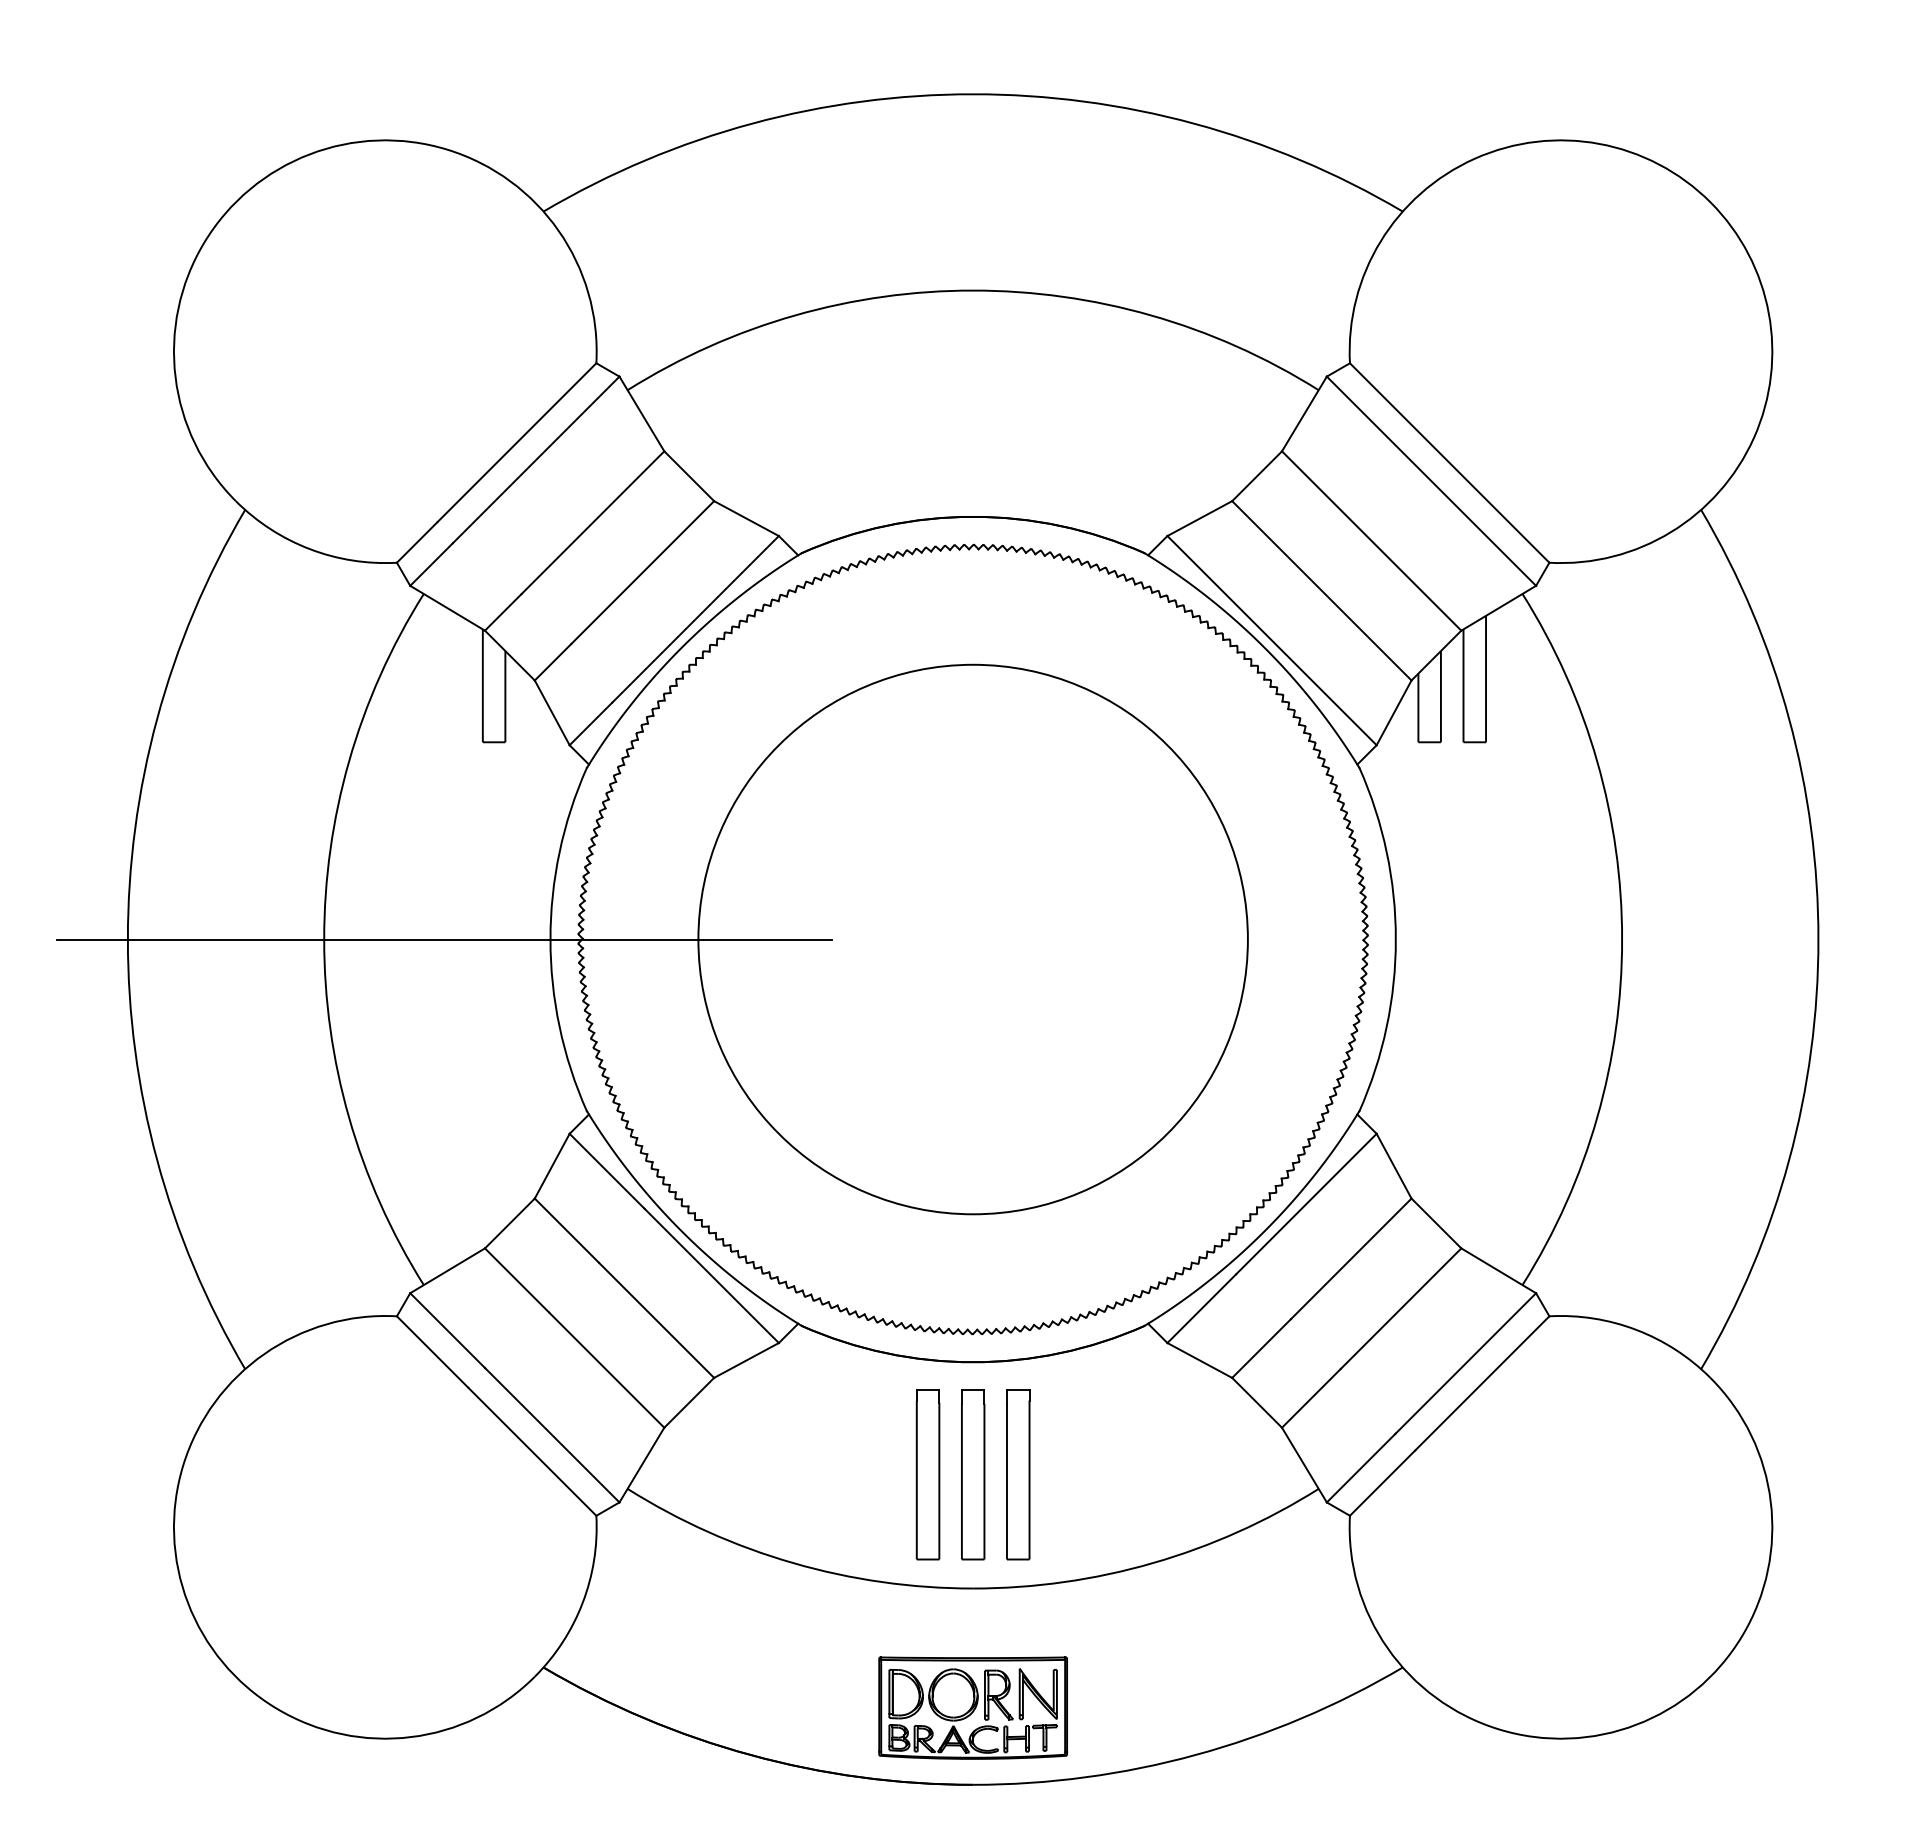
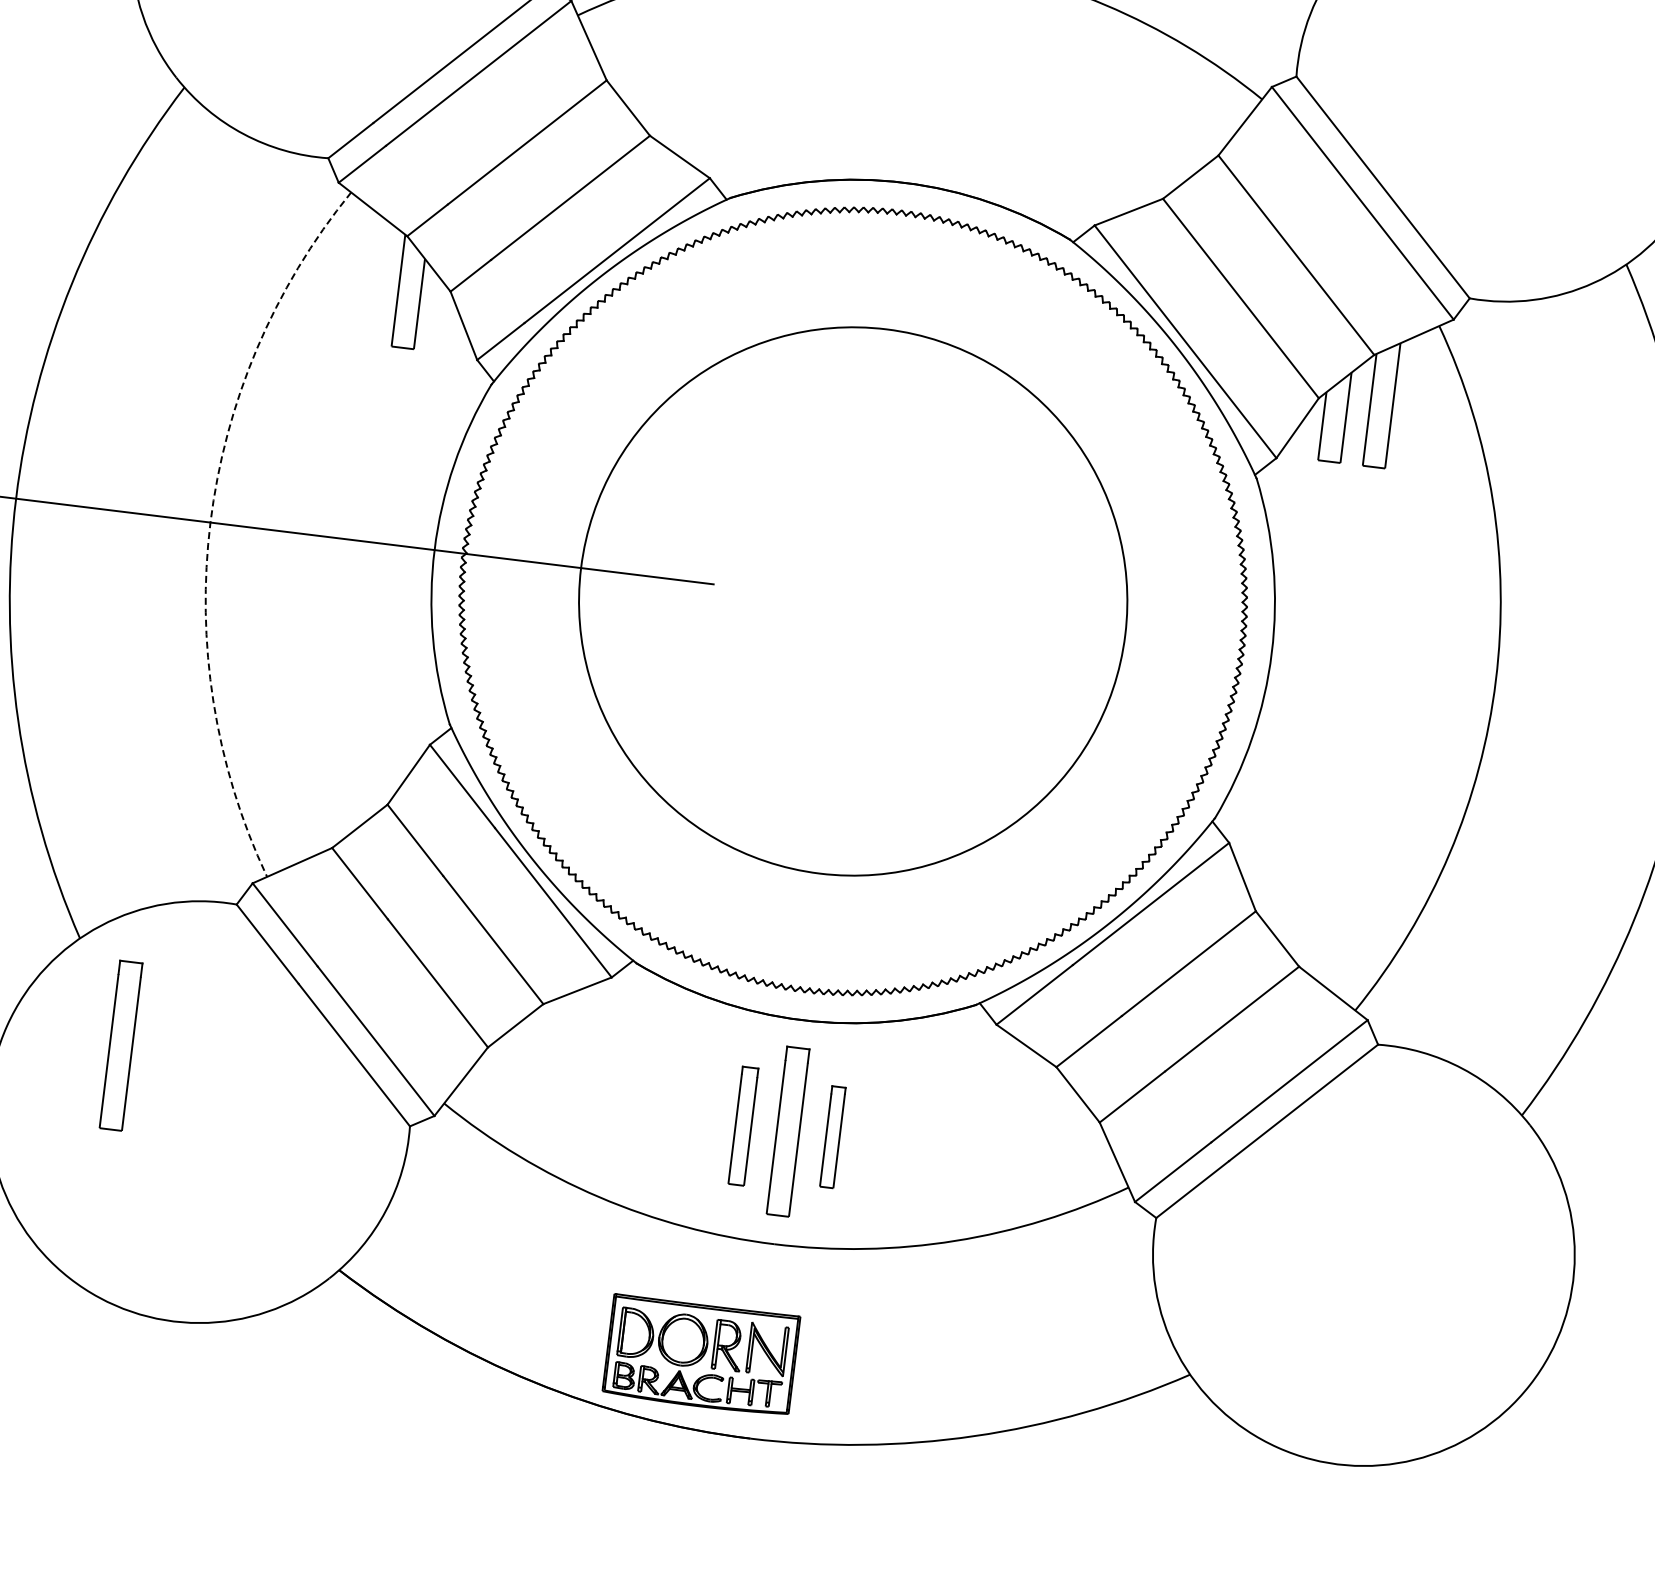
arc: (324, 939) -> (210, 522), solid -> dashed
part: (299, 1470) -> (121, 1045), added
part: (927, 1474) -> (742, 1125), size x0.7
part: (1018, 1474) -> (833, 1136), size x0.6
part: (972, 1707) -> (700, 1354), moved

